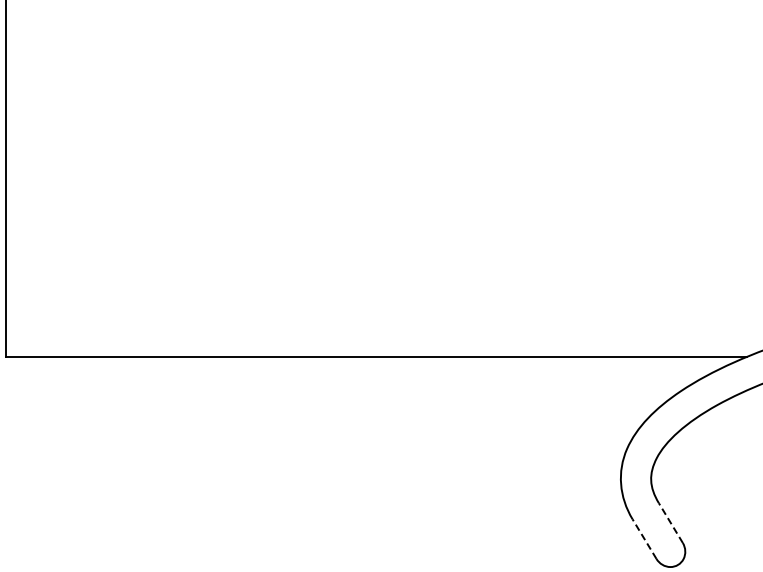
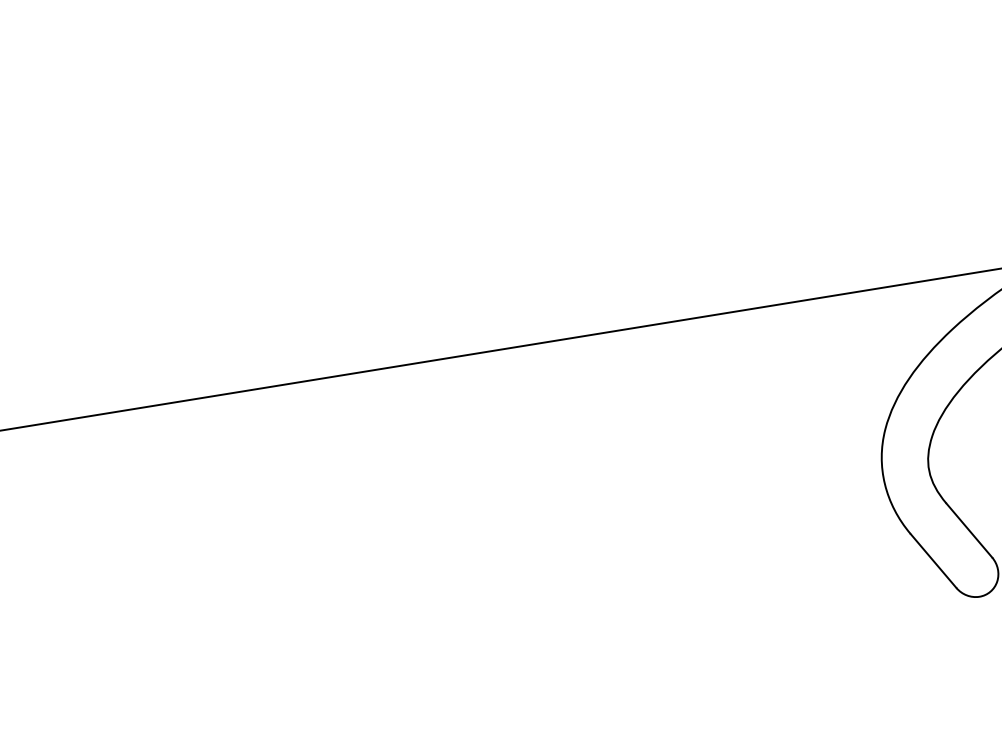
line: (670, 522) -> (968, 529), dashed -> solid
line: (644, 538) -> (933, 560), dashed -> solid

